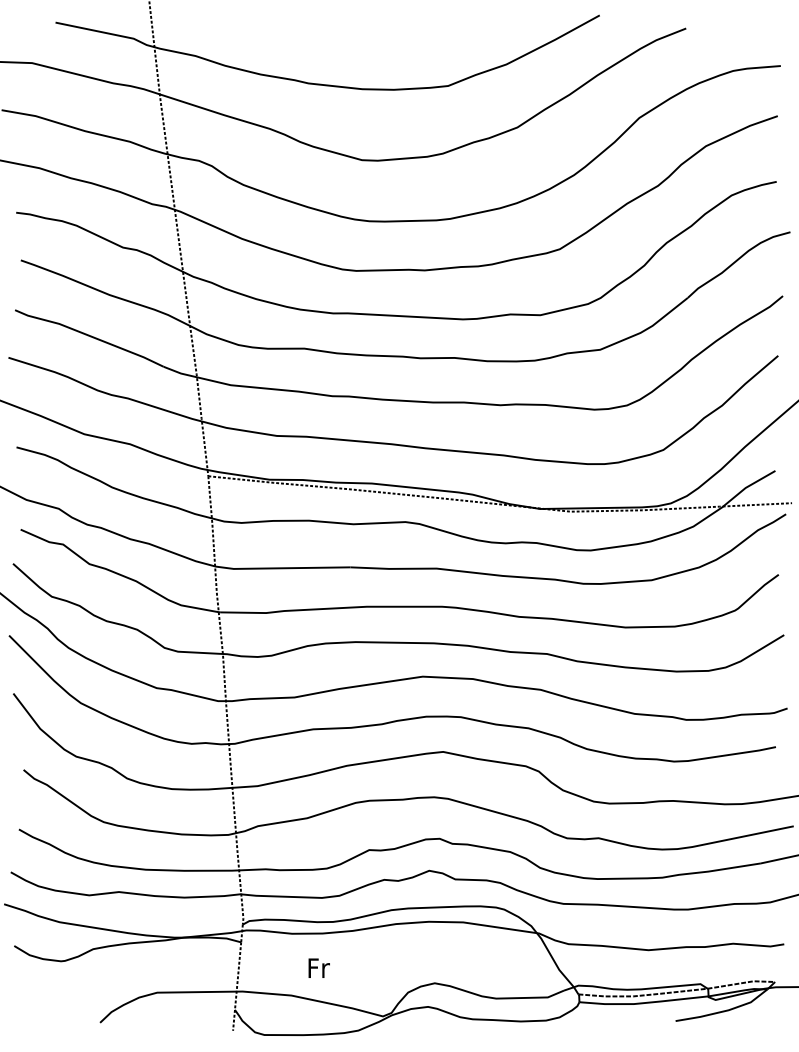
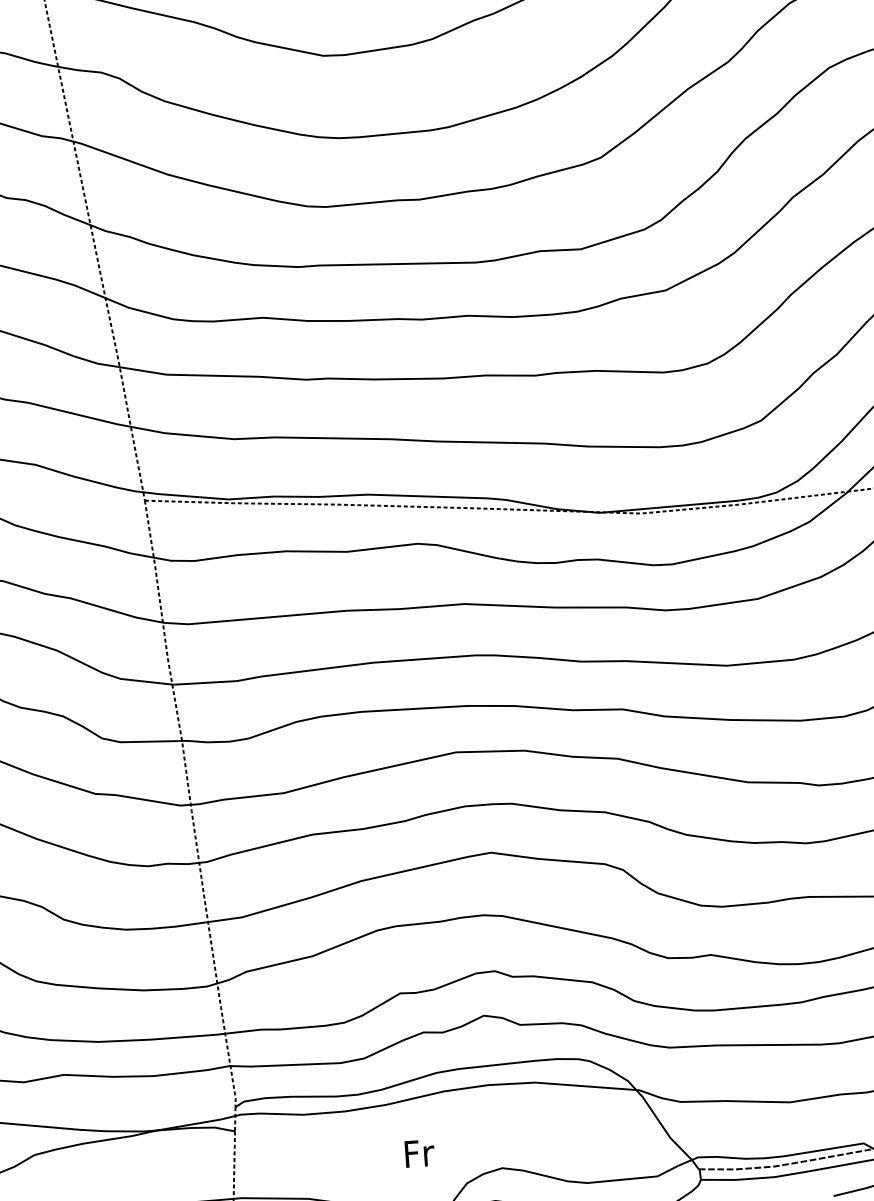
text: (318, 967) -> (418, 1152), moved

